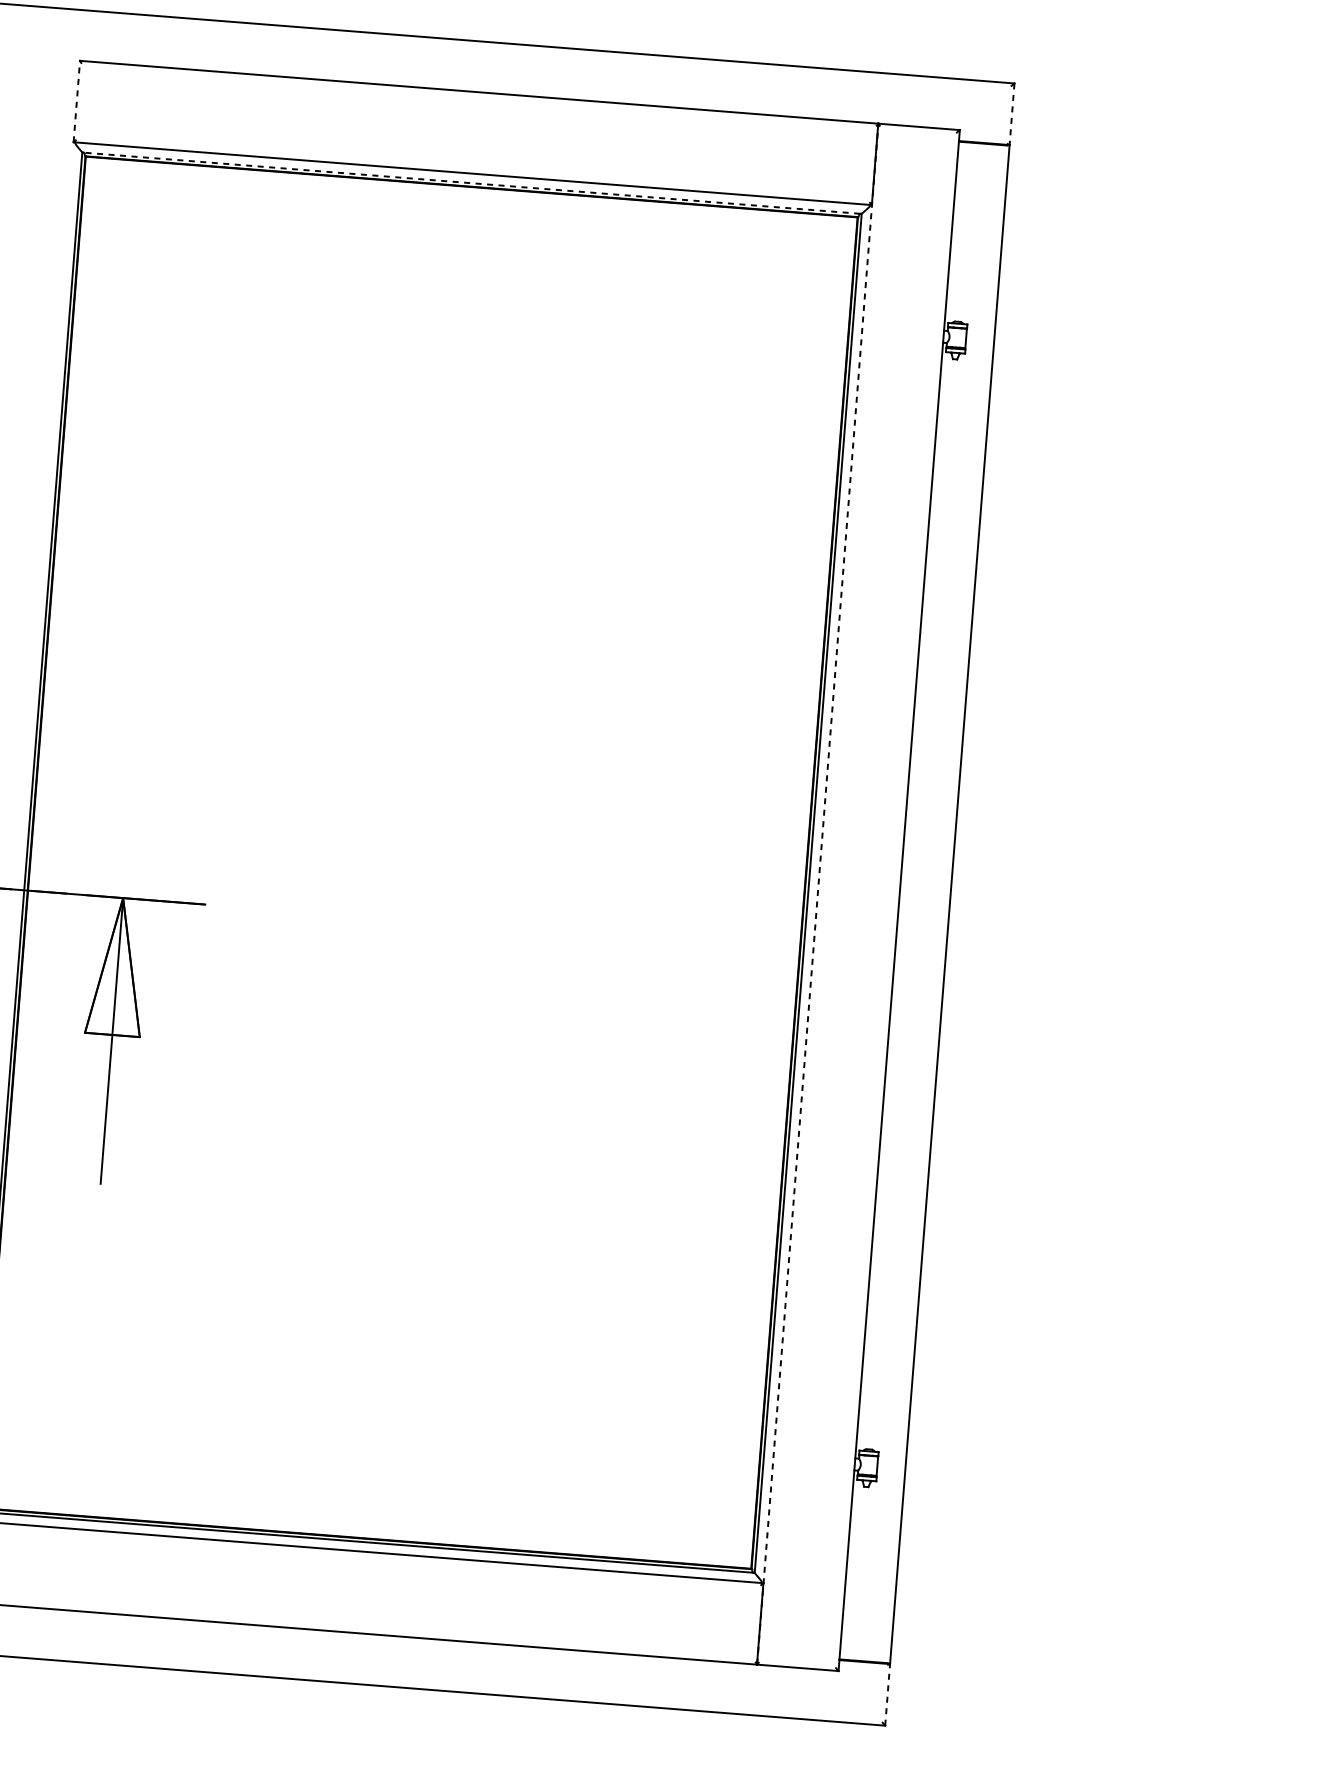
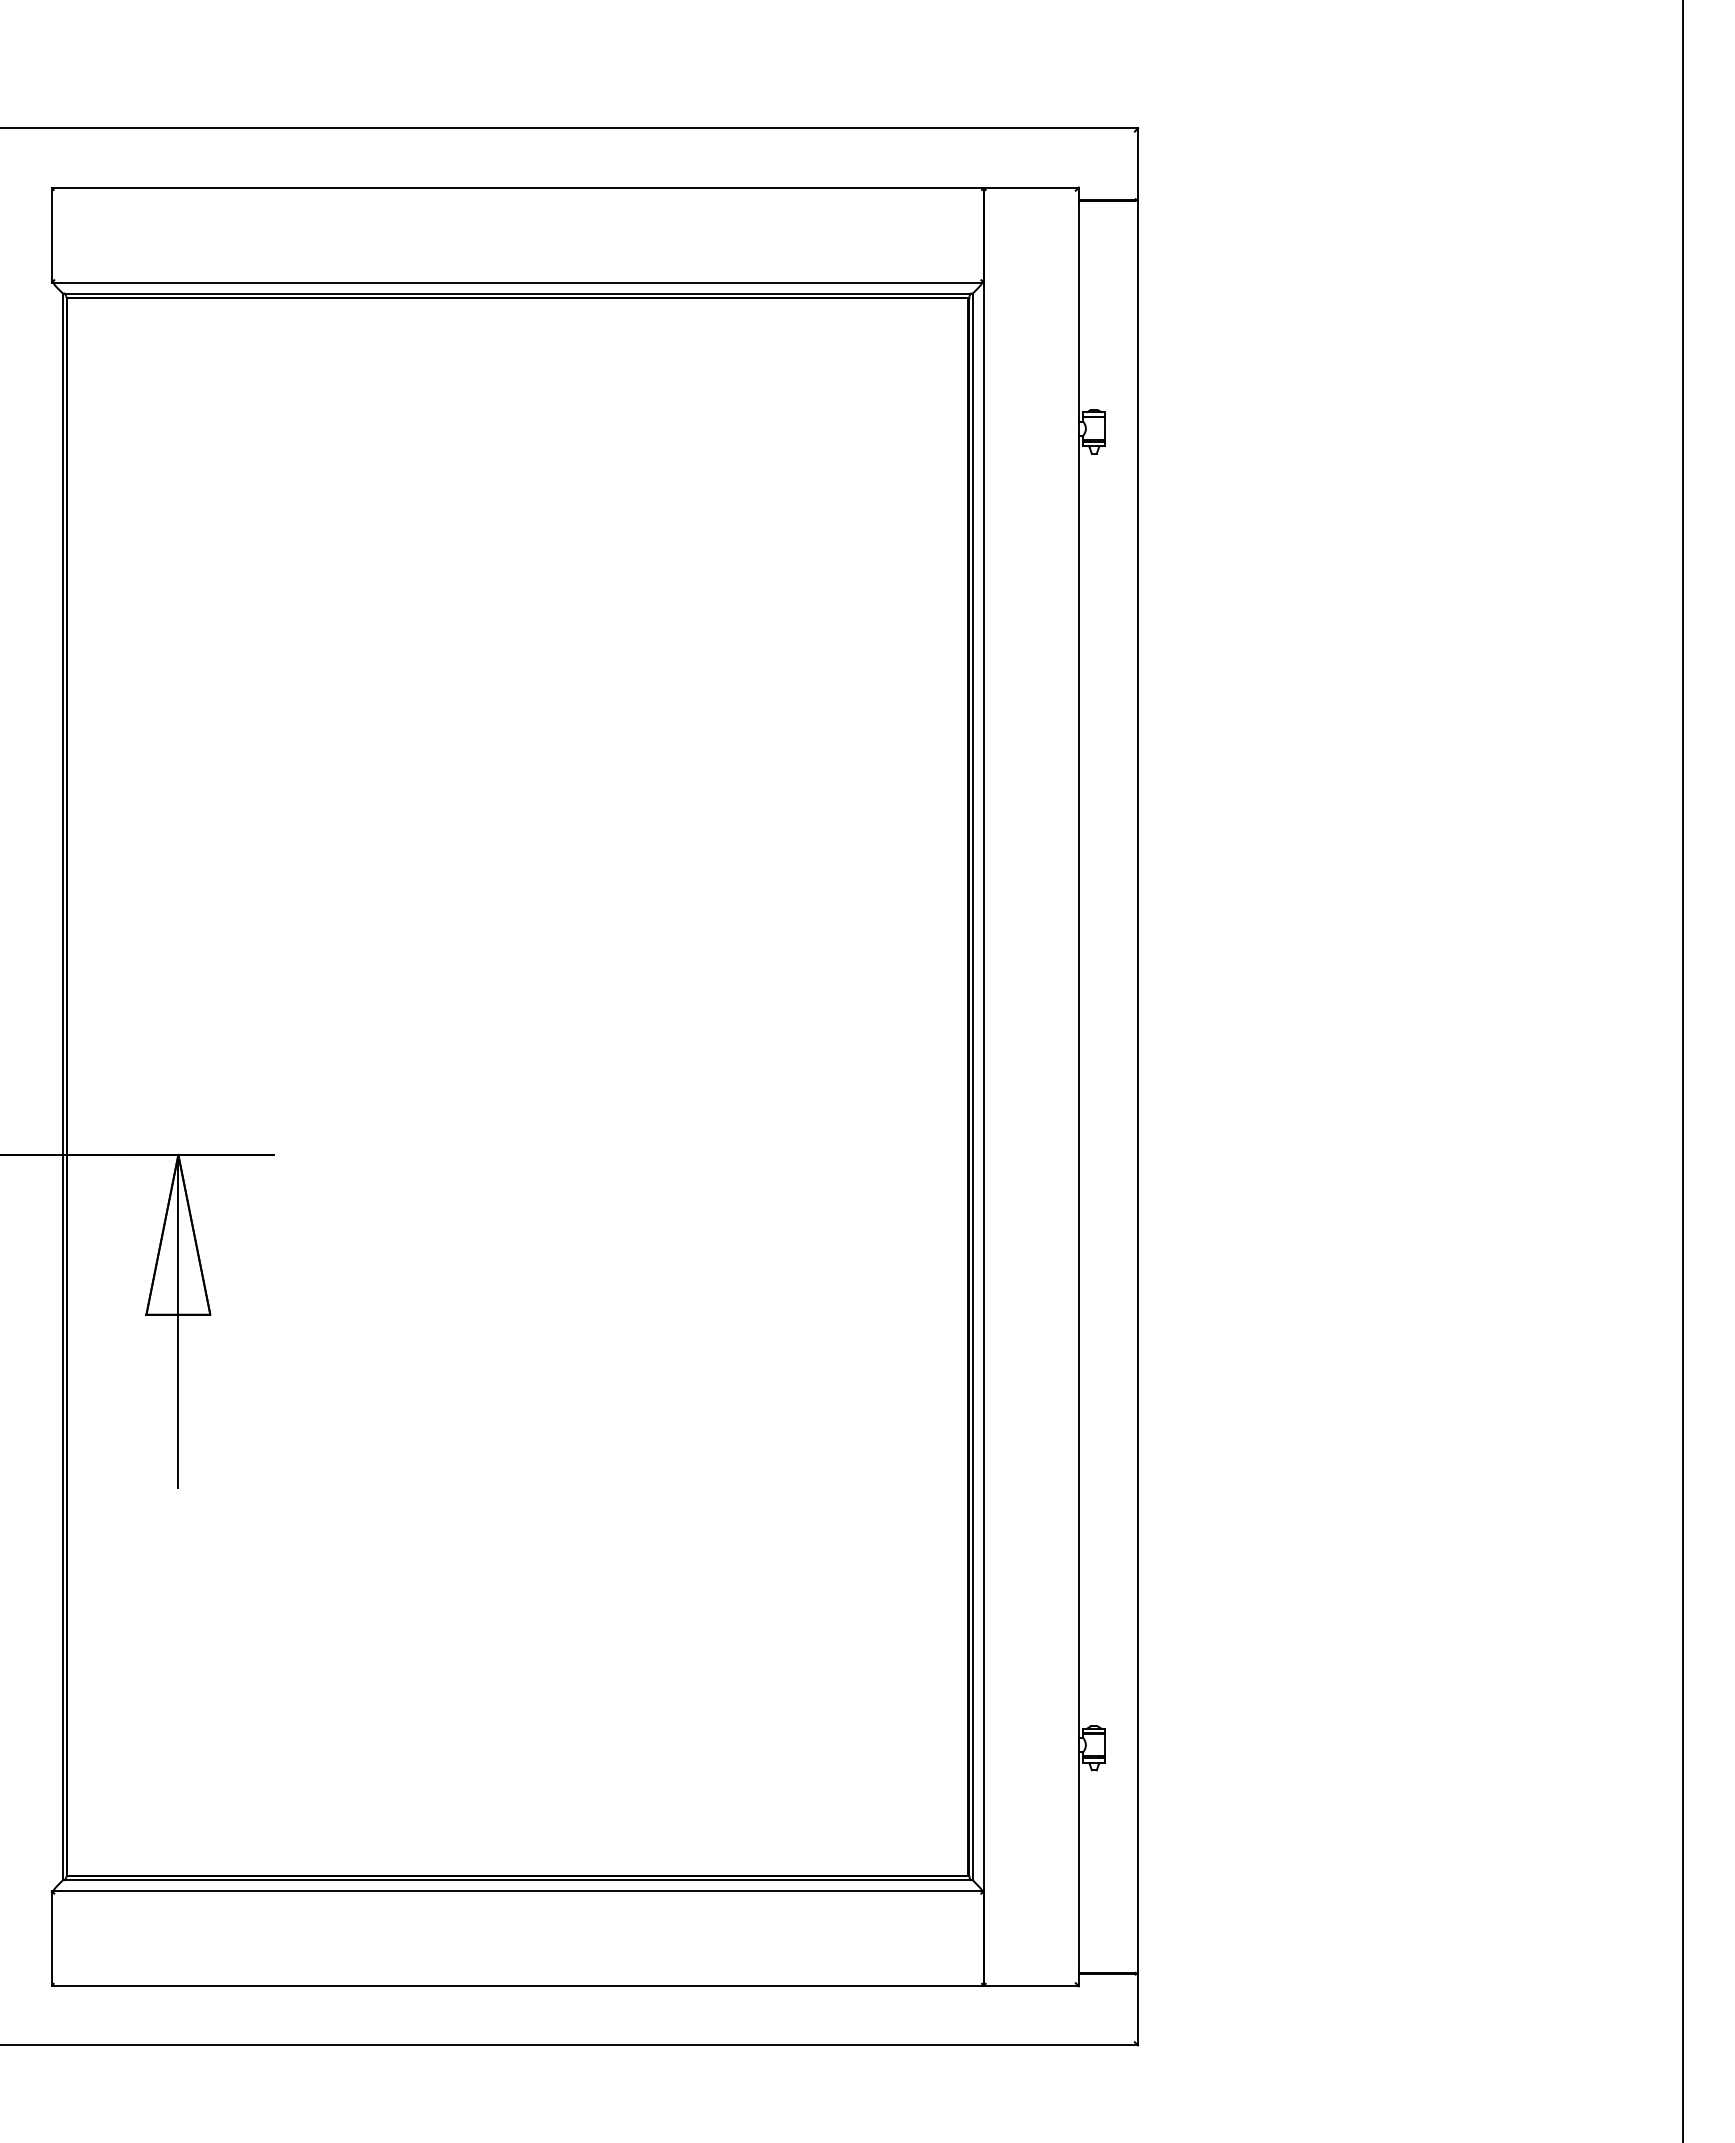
line: (76, 101) -> (51, 234), dashed -> solid
line: (1012, 114) -> (1138, 164), dashed -> solid
line: (471, 183) -> (517, 293), dashed -> solid
line: (817, 893) -> (983, 1086), dashed -> solid
line: (888, 1694) -> (1138, 2009), dashed -> solid

